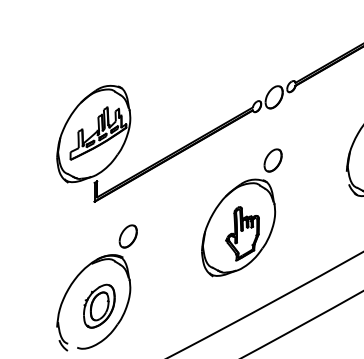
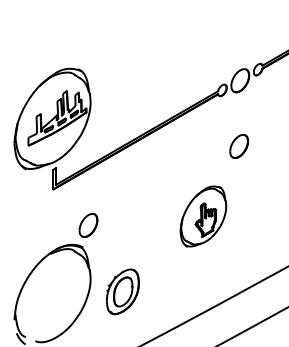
part: (238, 227) -> (203, 216), size x0.6
part: (99, 305) -> (123, 291), moved

